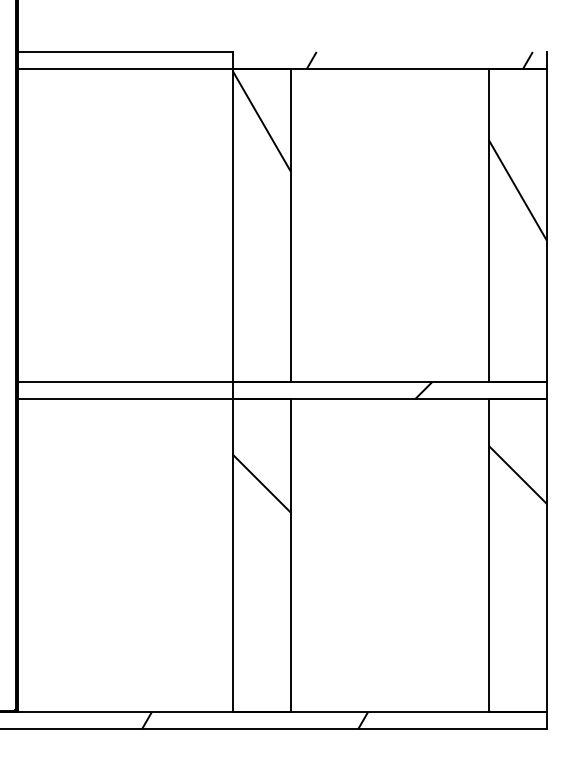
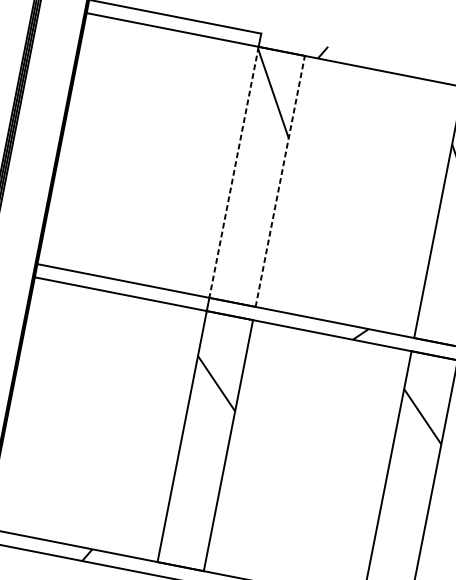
line: (233, 225) -> (234, 172), solid -> dashed
line: (290, 225) -> (280, 181), solid -> dashed

